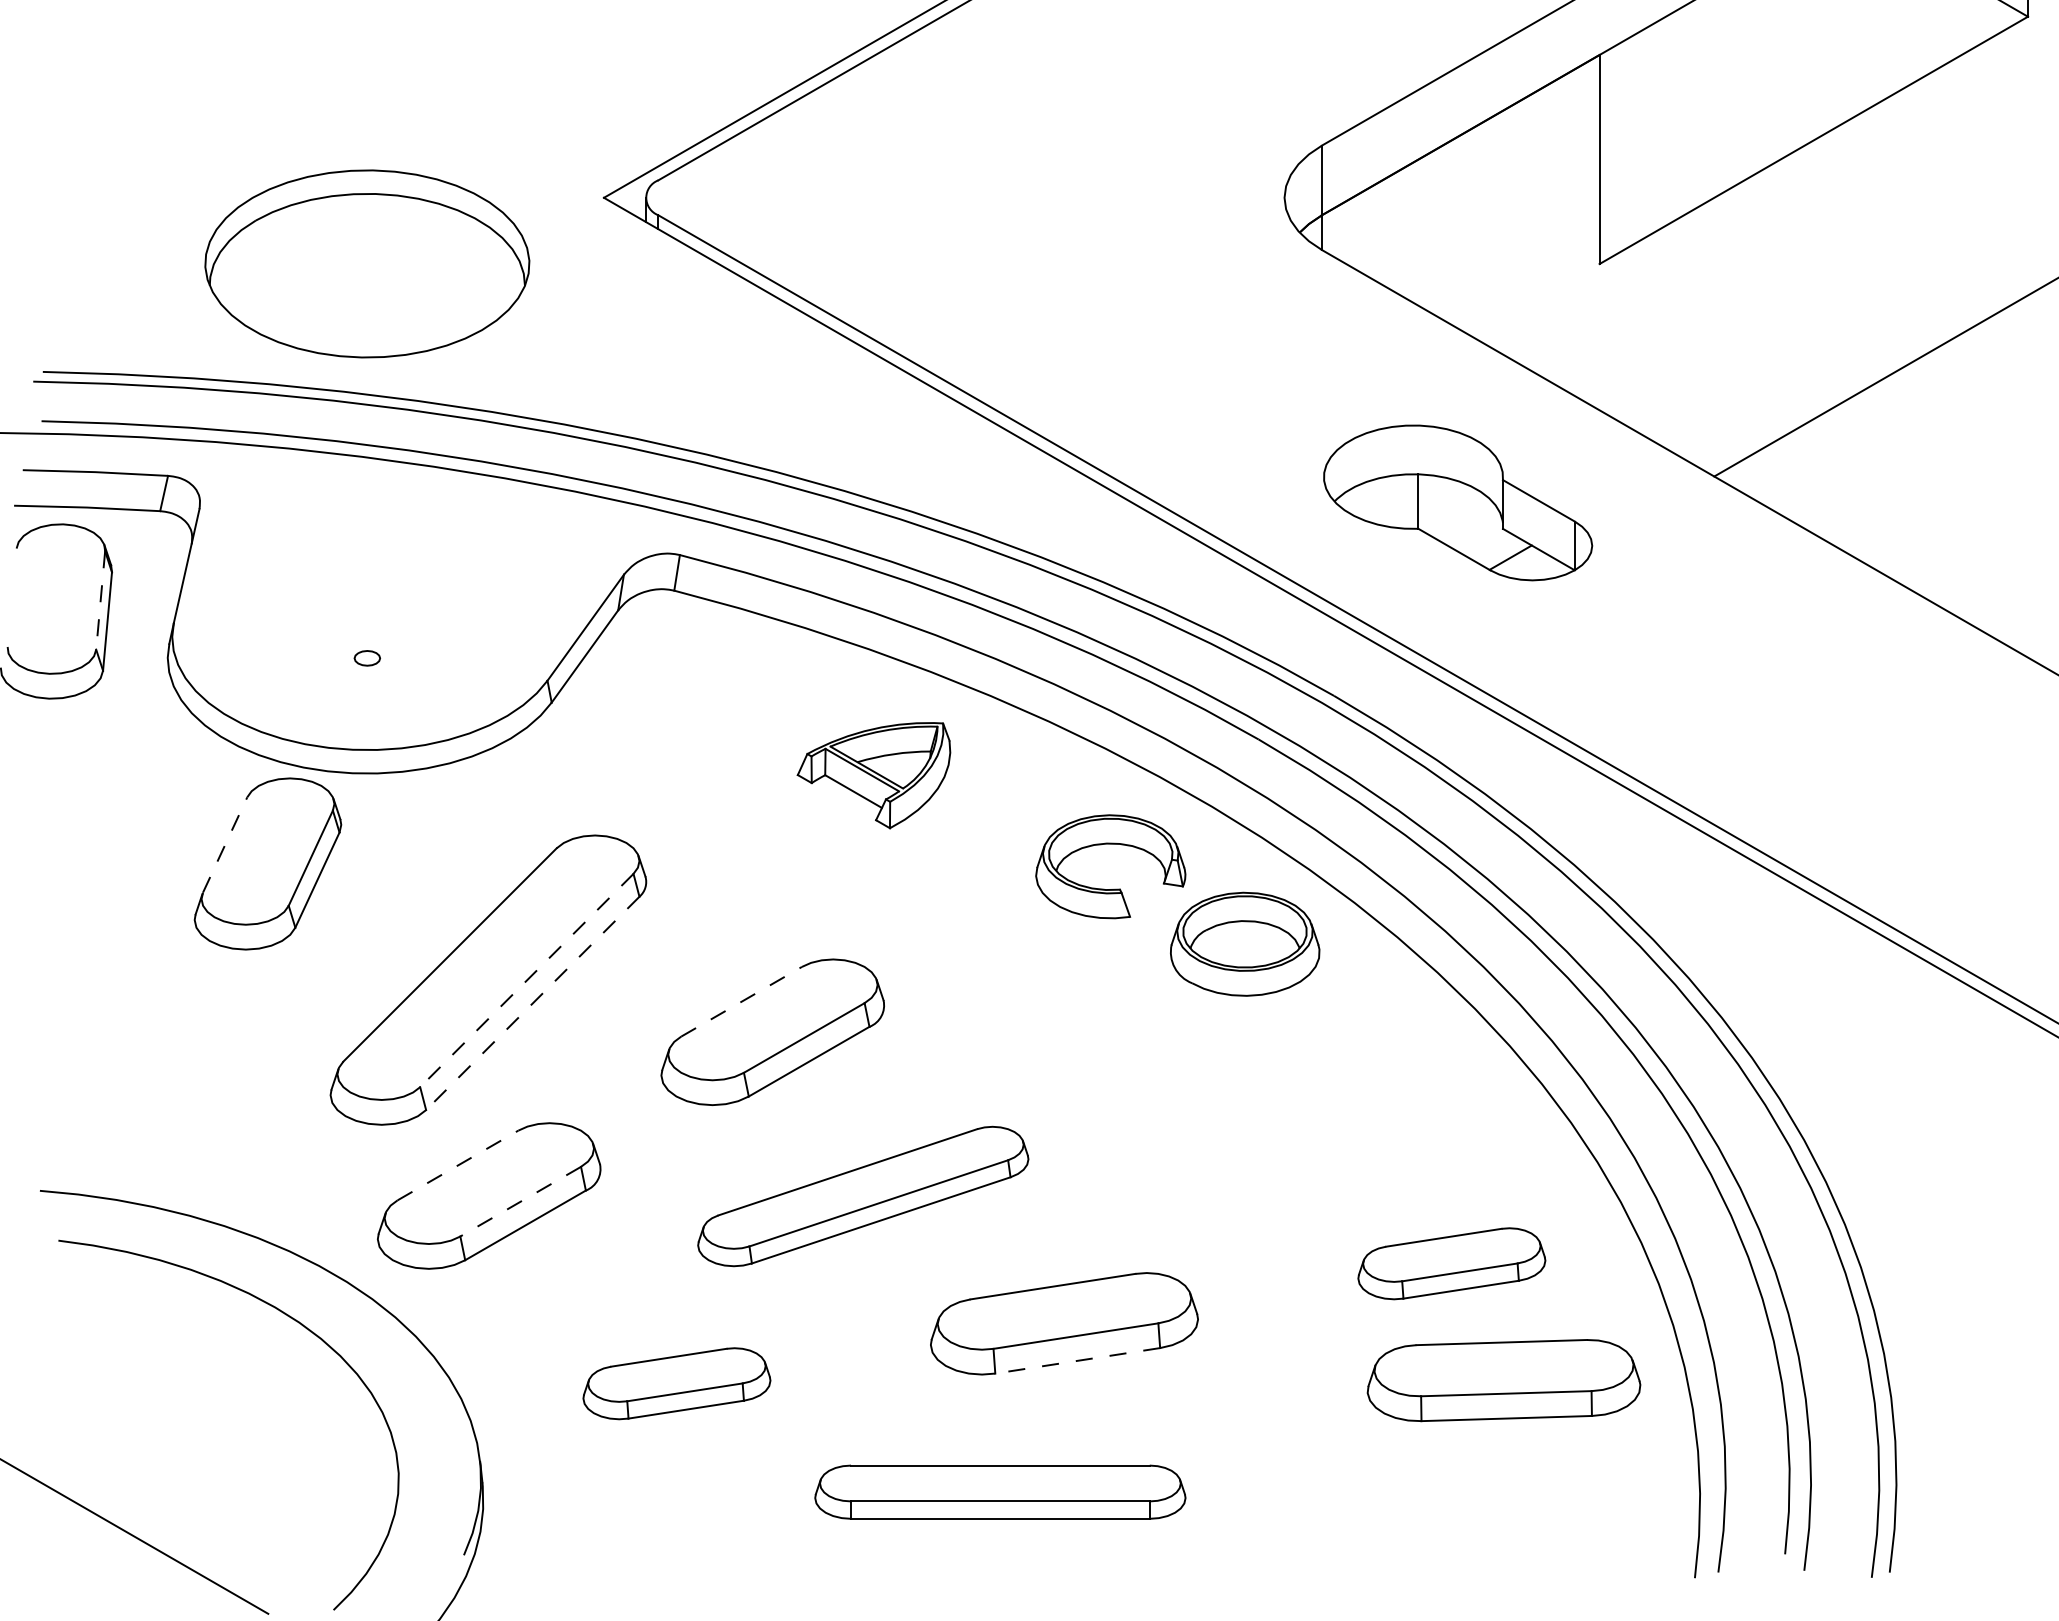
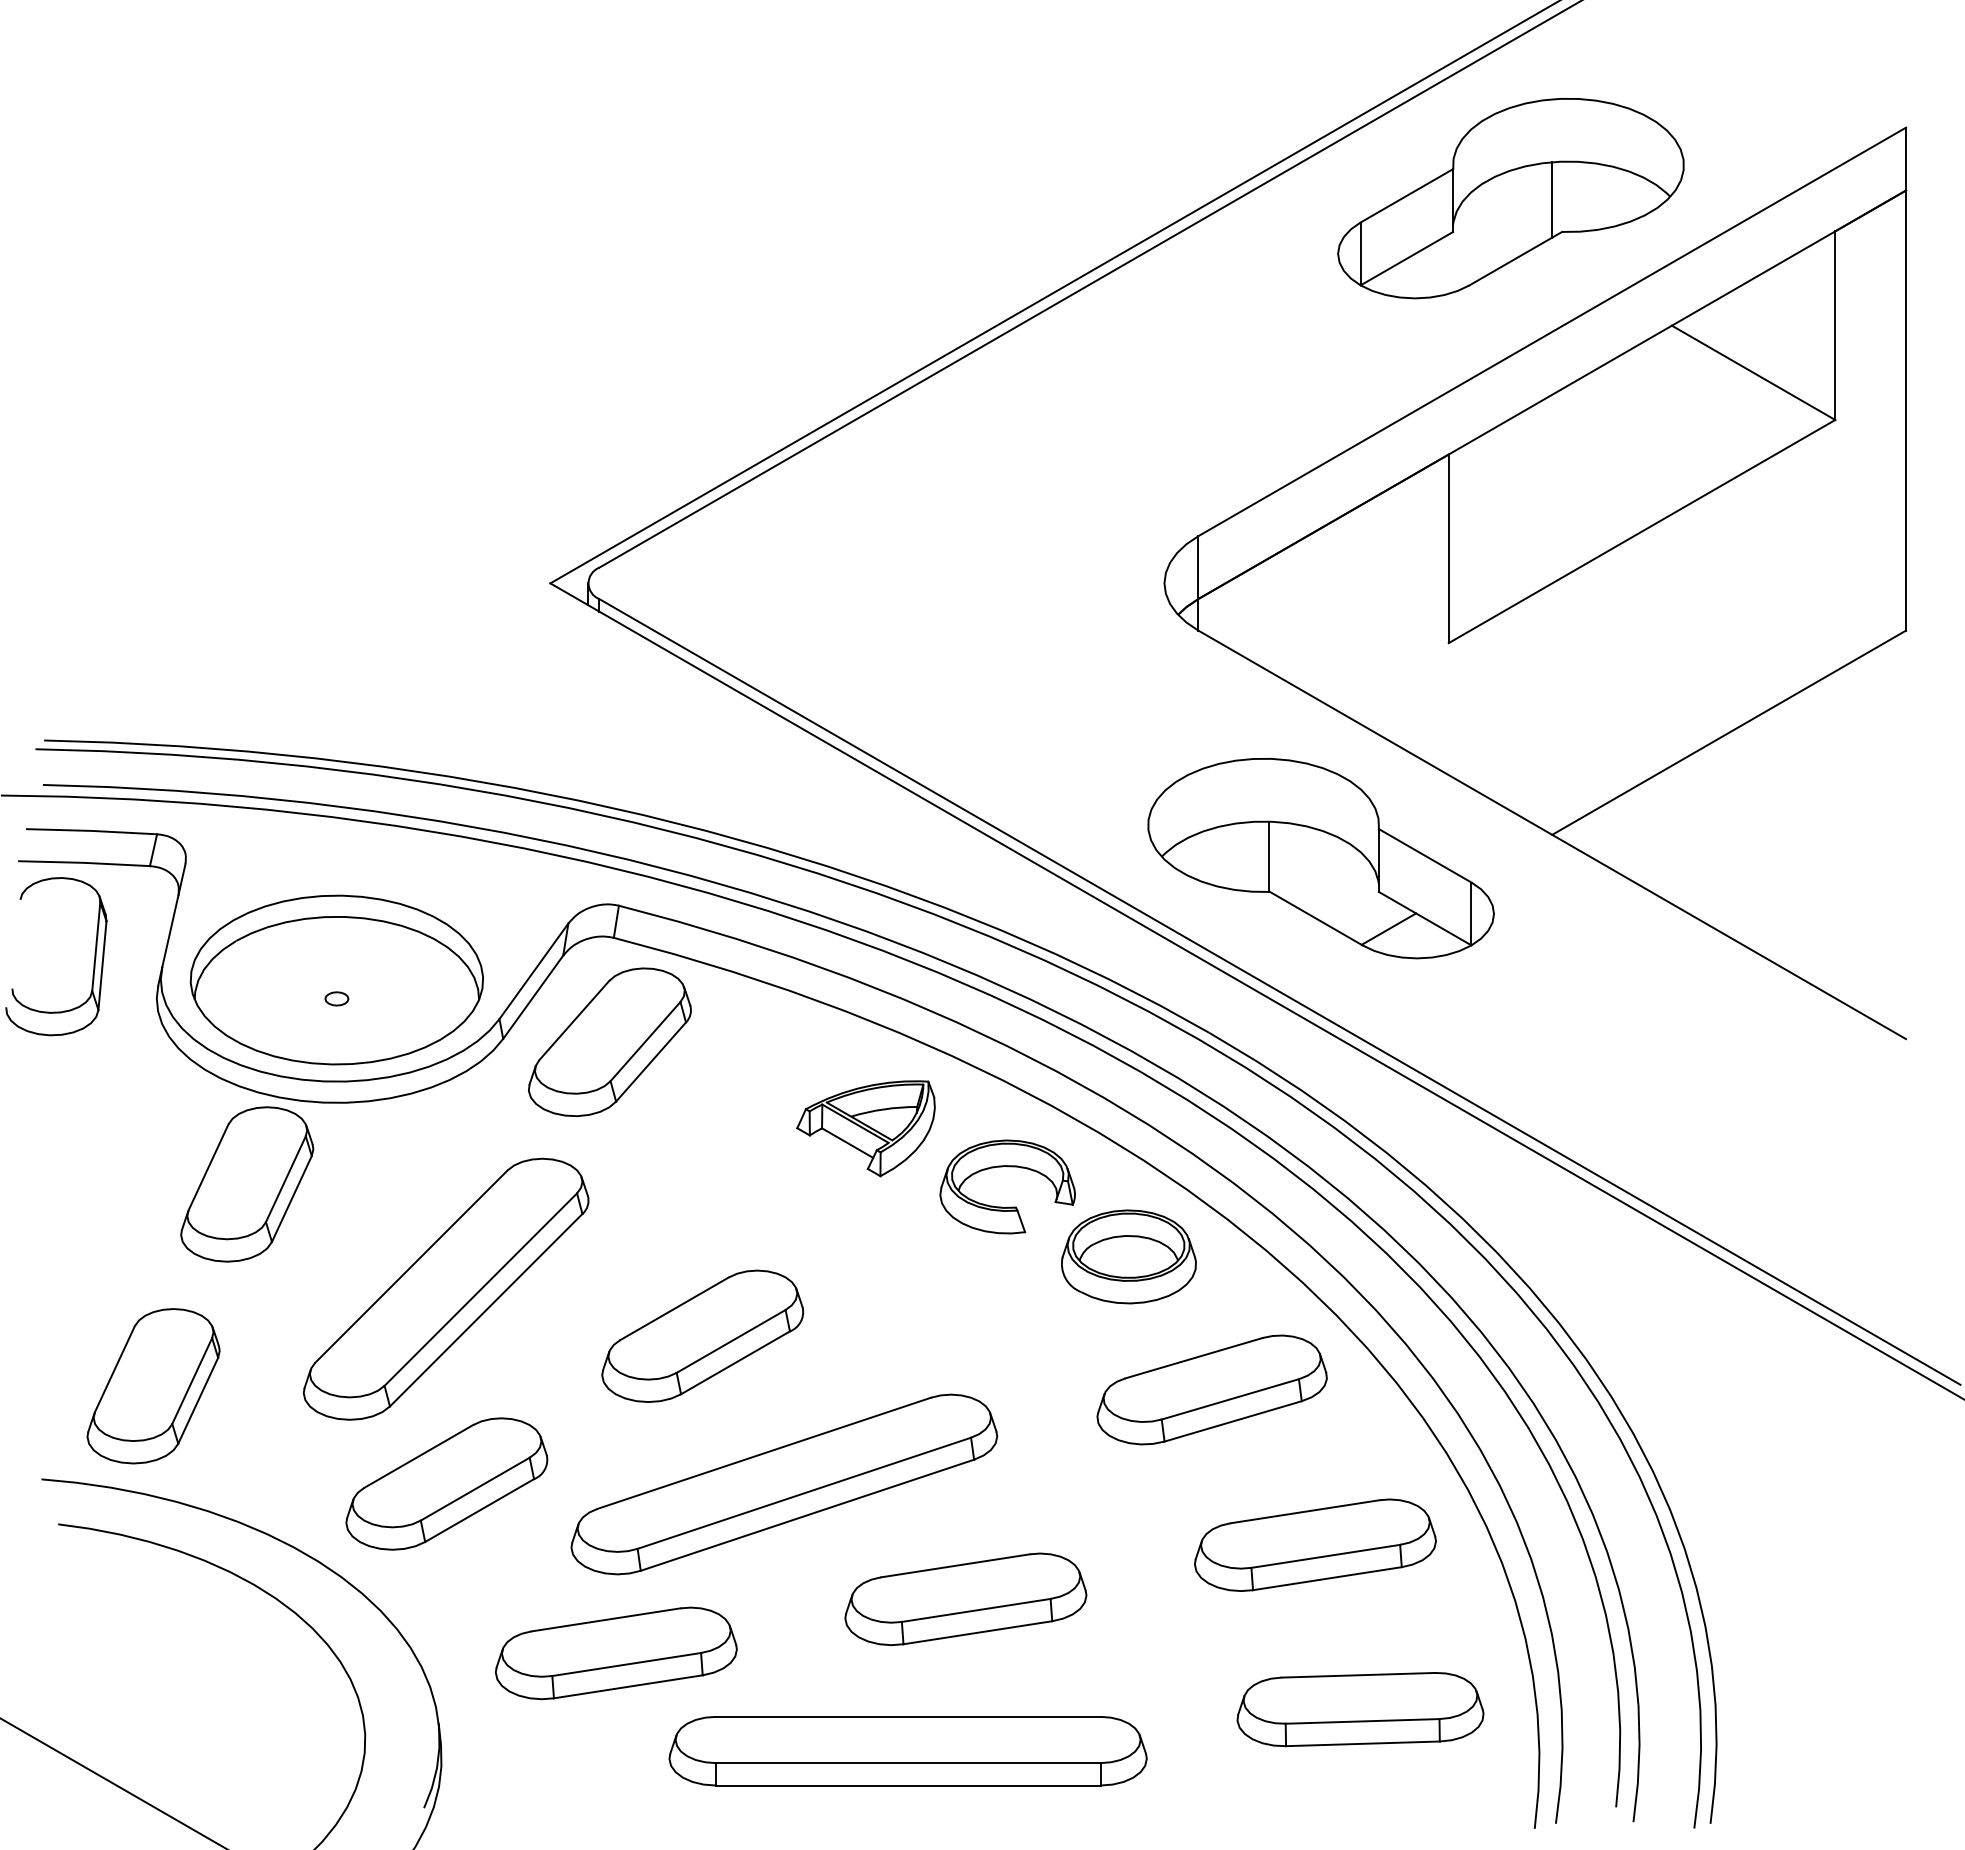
part: (366, 263) -> (336, 979), moved
part: (1457, 502) -> (1320, 858), size x1.43
line: (100, 600) -> (96, 946), dashed -> solid
part: (669, 706) -> (609, 1042), added
part: (873, 775) -> (865, 1128), moved
line: (225, 844) -> (208, 1166), dashed -> solid
line: (526, 980) -> (480, 1289), dashed -> solid
line: (741, 1001) -> (674, 1308), dashed -> solid
line: (532, 1003) -> (485, 1310), dashed -> solid
part: (164, 1087) -> (153, 1386), added
part: (1336, 1091) -> (1211, 1389), added
line: (457, 1165) -> (418, 1456), dashed -> solid
part: (863, 1196) -> (784, 1484), size x1.43
line: (520, 1202) -> (475, 1489), dashed -> solid
part: (1451, 1263) -> (1315, 1544), size x1.43
line: (1077, 1360) -> (977, 1632), dashed -> solid
part: (1504, 1380) -> (1360, 1709), moved
part: (676, 1383) -> (615, 1653), size x1.43
part: (999, 1492) -> (907, 1751), size x1.43

